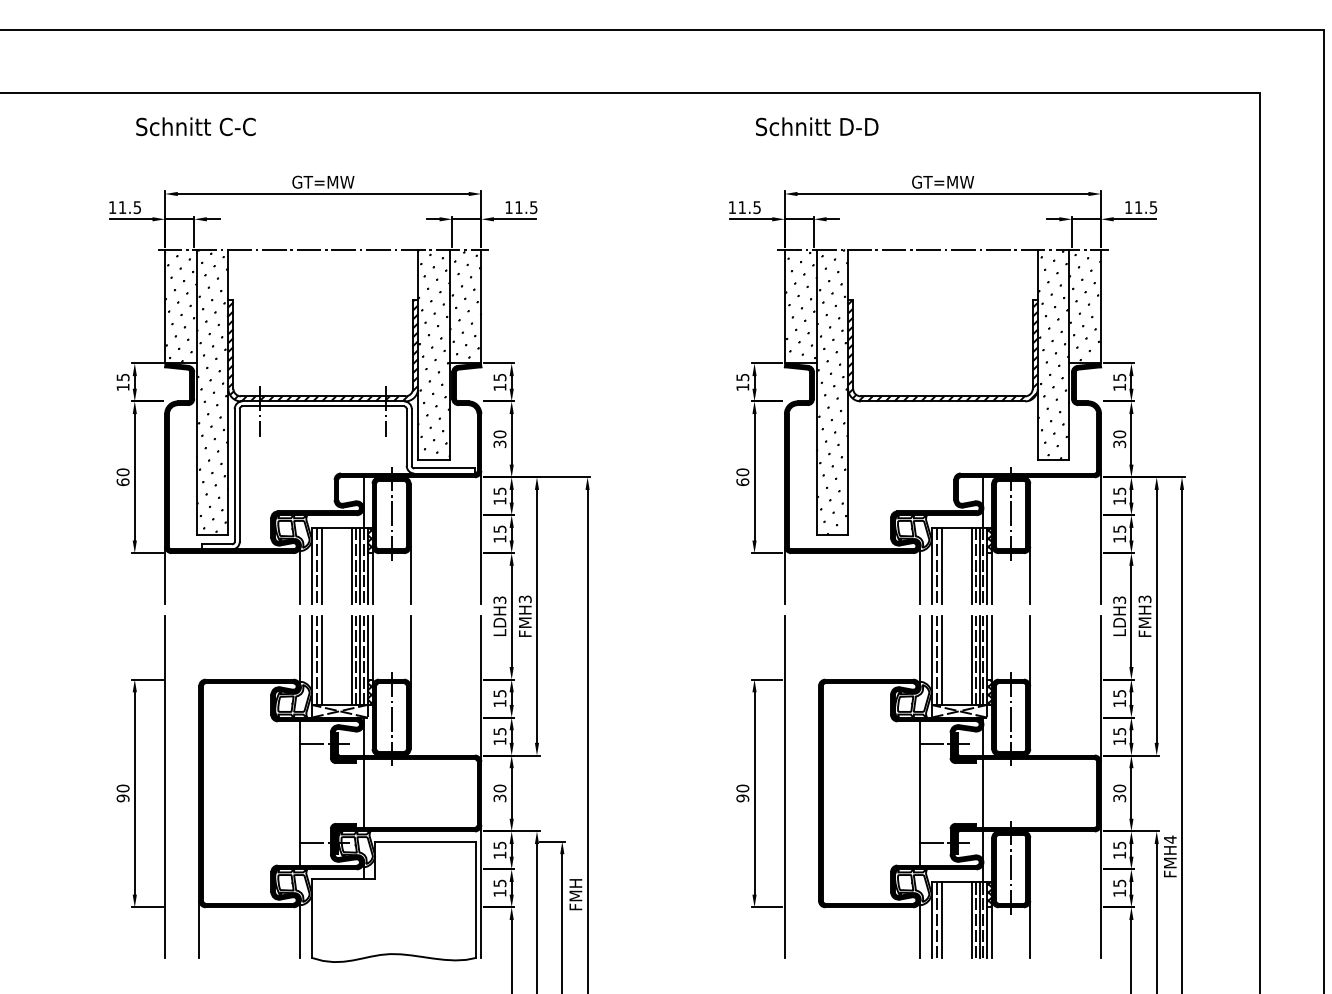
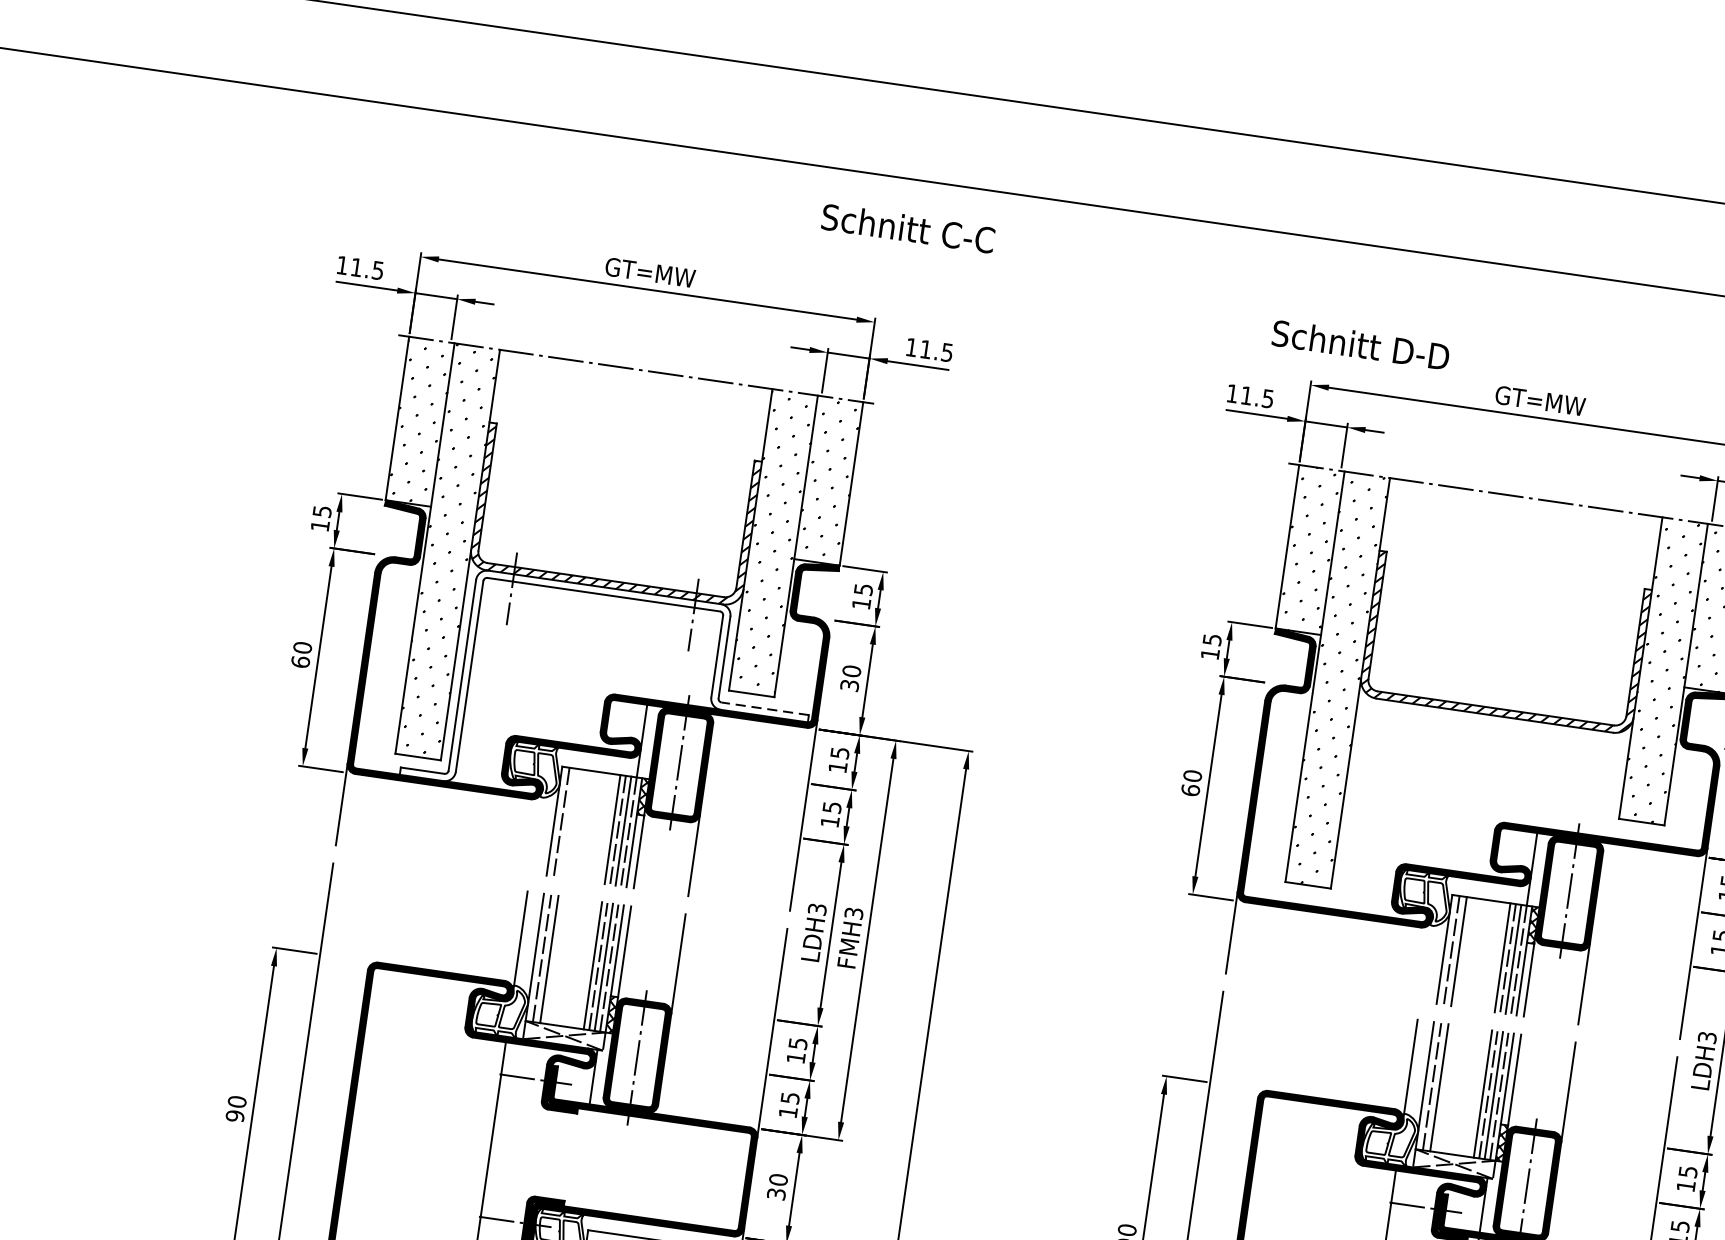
text: (195, 126) -> (907, 228), moved
text: (817, 126) -> (1361, 344), moved
line: (444, 468) -> (765, 708), solid -> dashed
line: (321, 565) -> (568, 822), removed
line: (300, 574) -> (536, 831), removed
line: (920, 574) -> (1426, 959), removed
line: (363, 793) -> (581, 1158), removed

